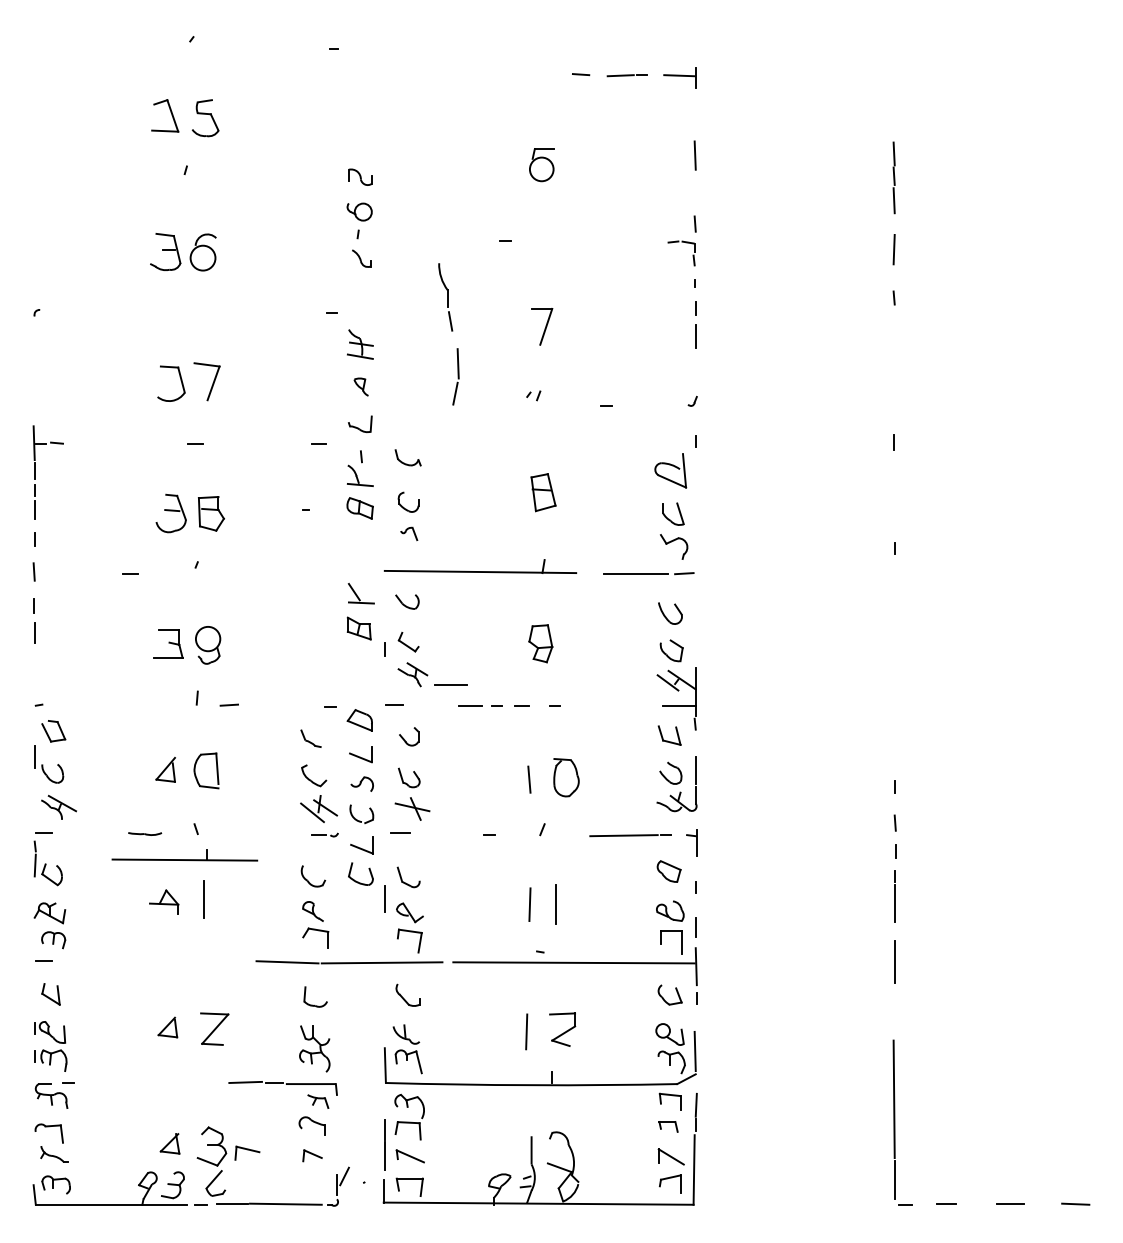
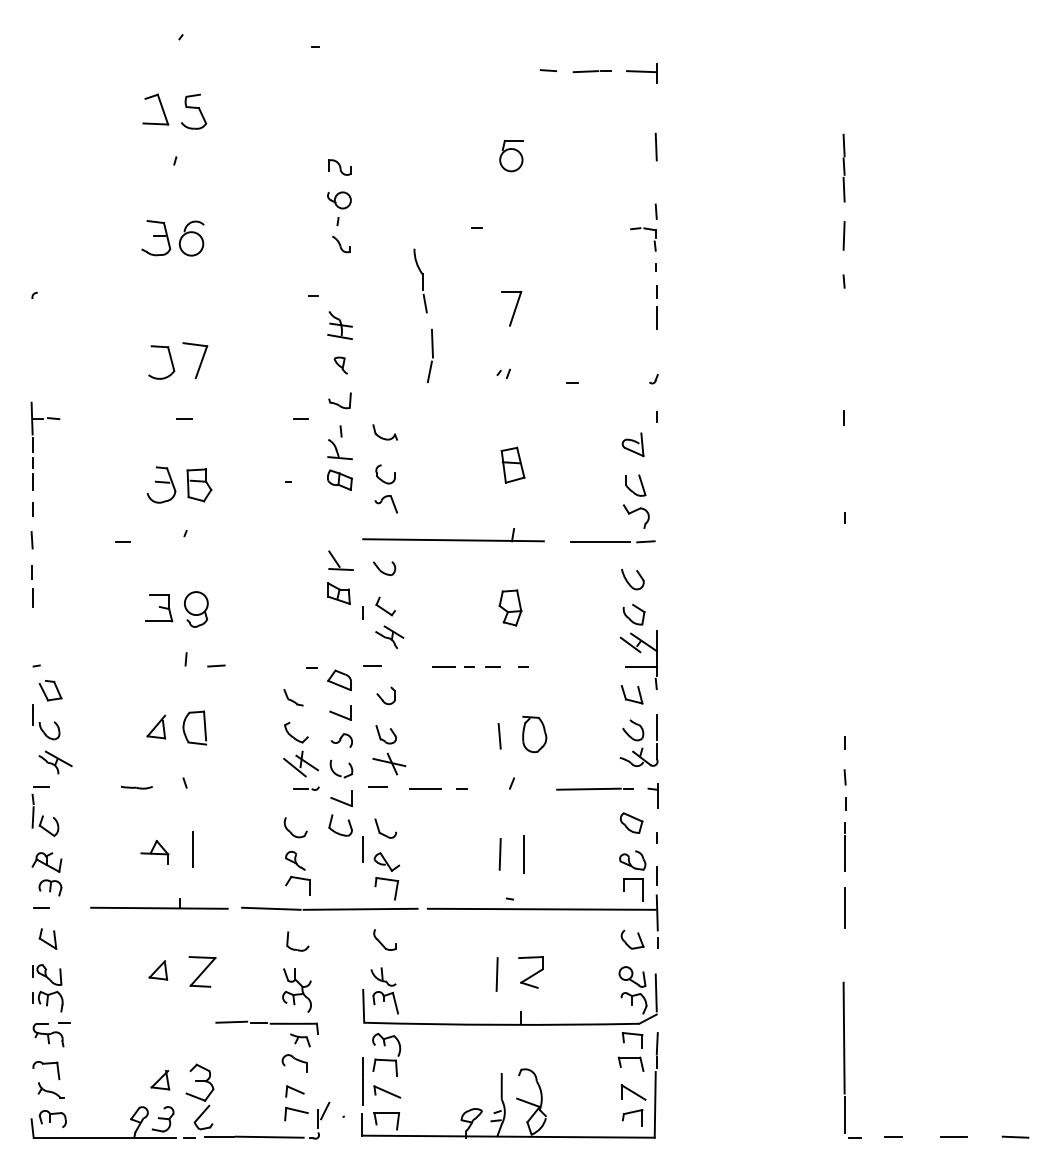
part: (670, 470) -> (632, 444), size x0.71
part: (408, 534) -> (385, 504), size x1.43
line: (450, 684) -> (425, 788), moved
part: (184, 855) -> (159, 903), moved
part: (667, 1126) -> (630, 1063), size x1.43
part: (247, 1152) -> (296, 1113), moved

